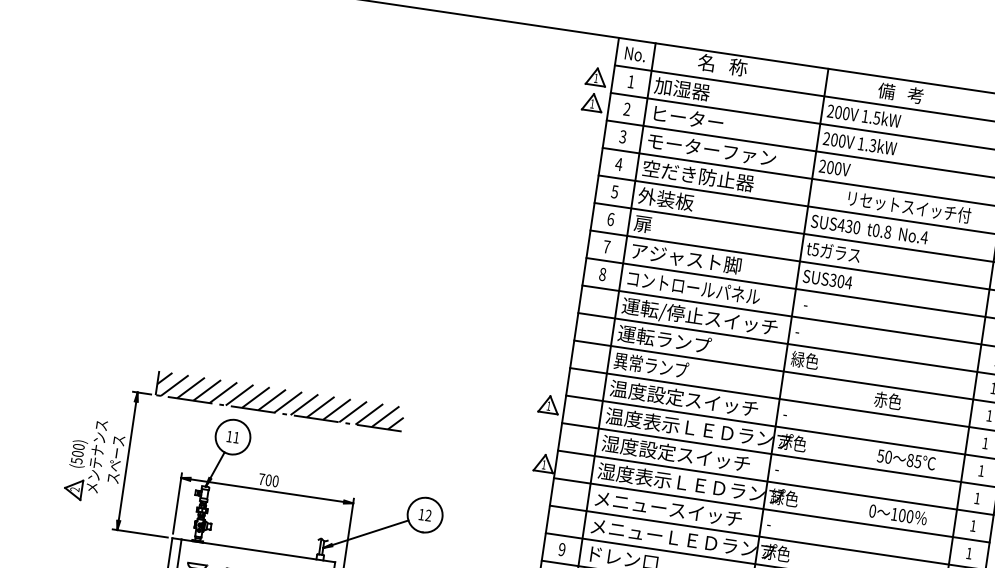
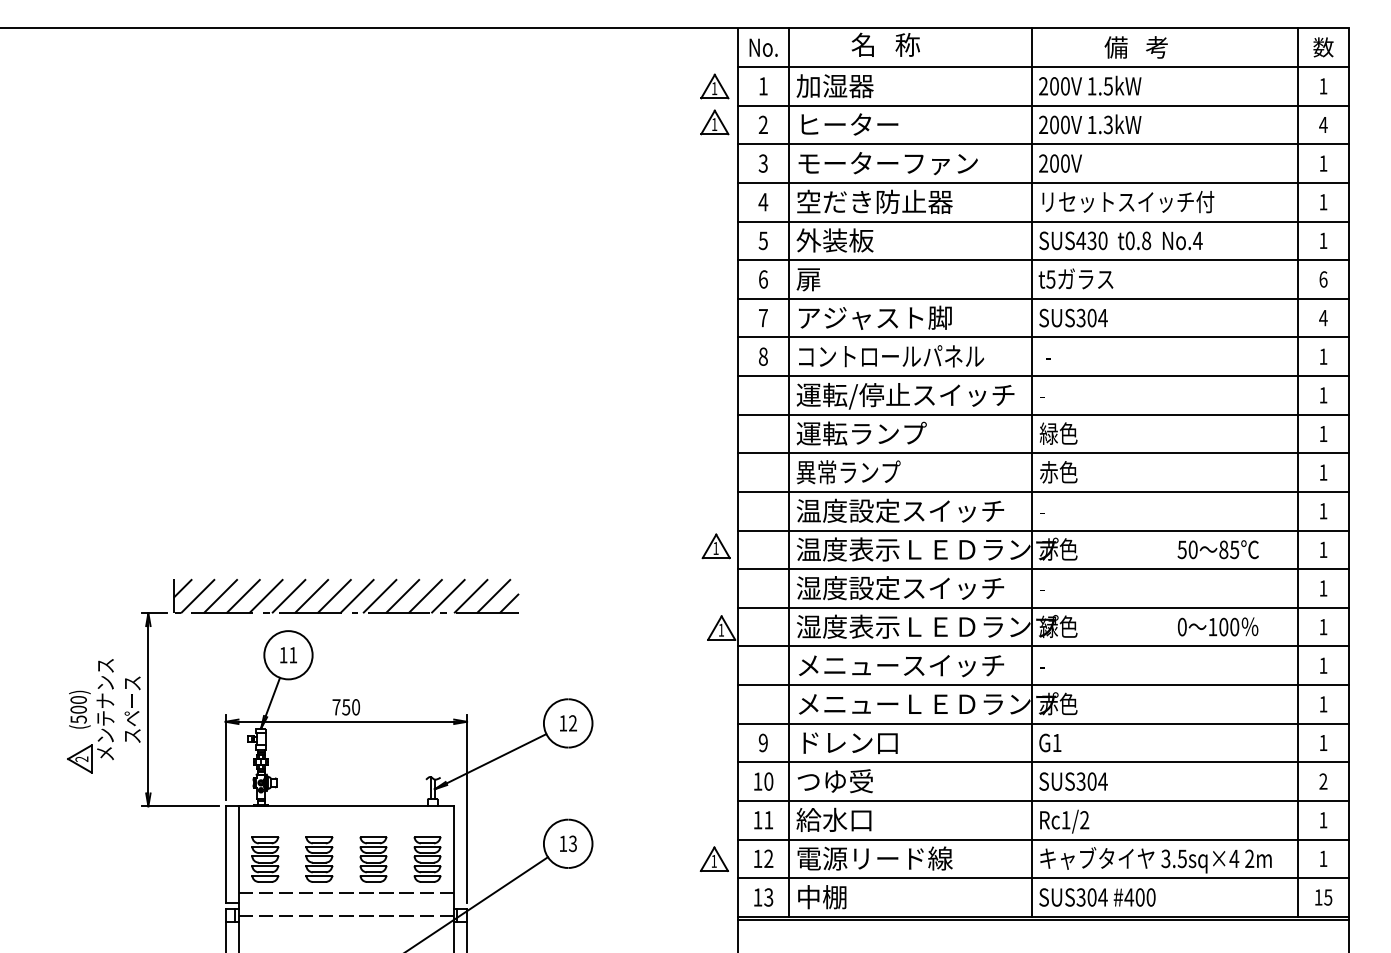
text: (909, 207) -> (1128, 202), moved
text: (887, 400) -> (1058, 472), moved
text: (268, 480) -> (346, 707), 700 -> 750

